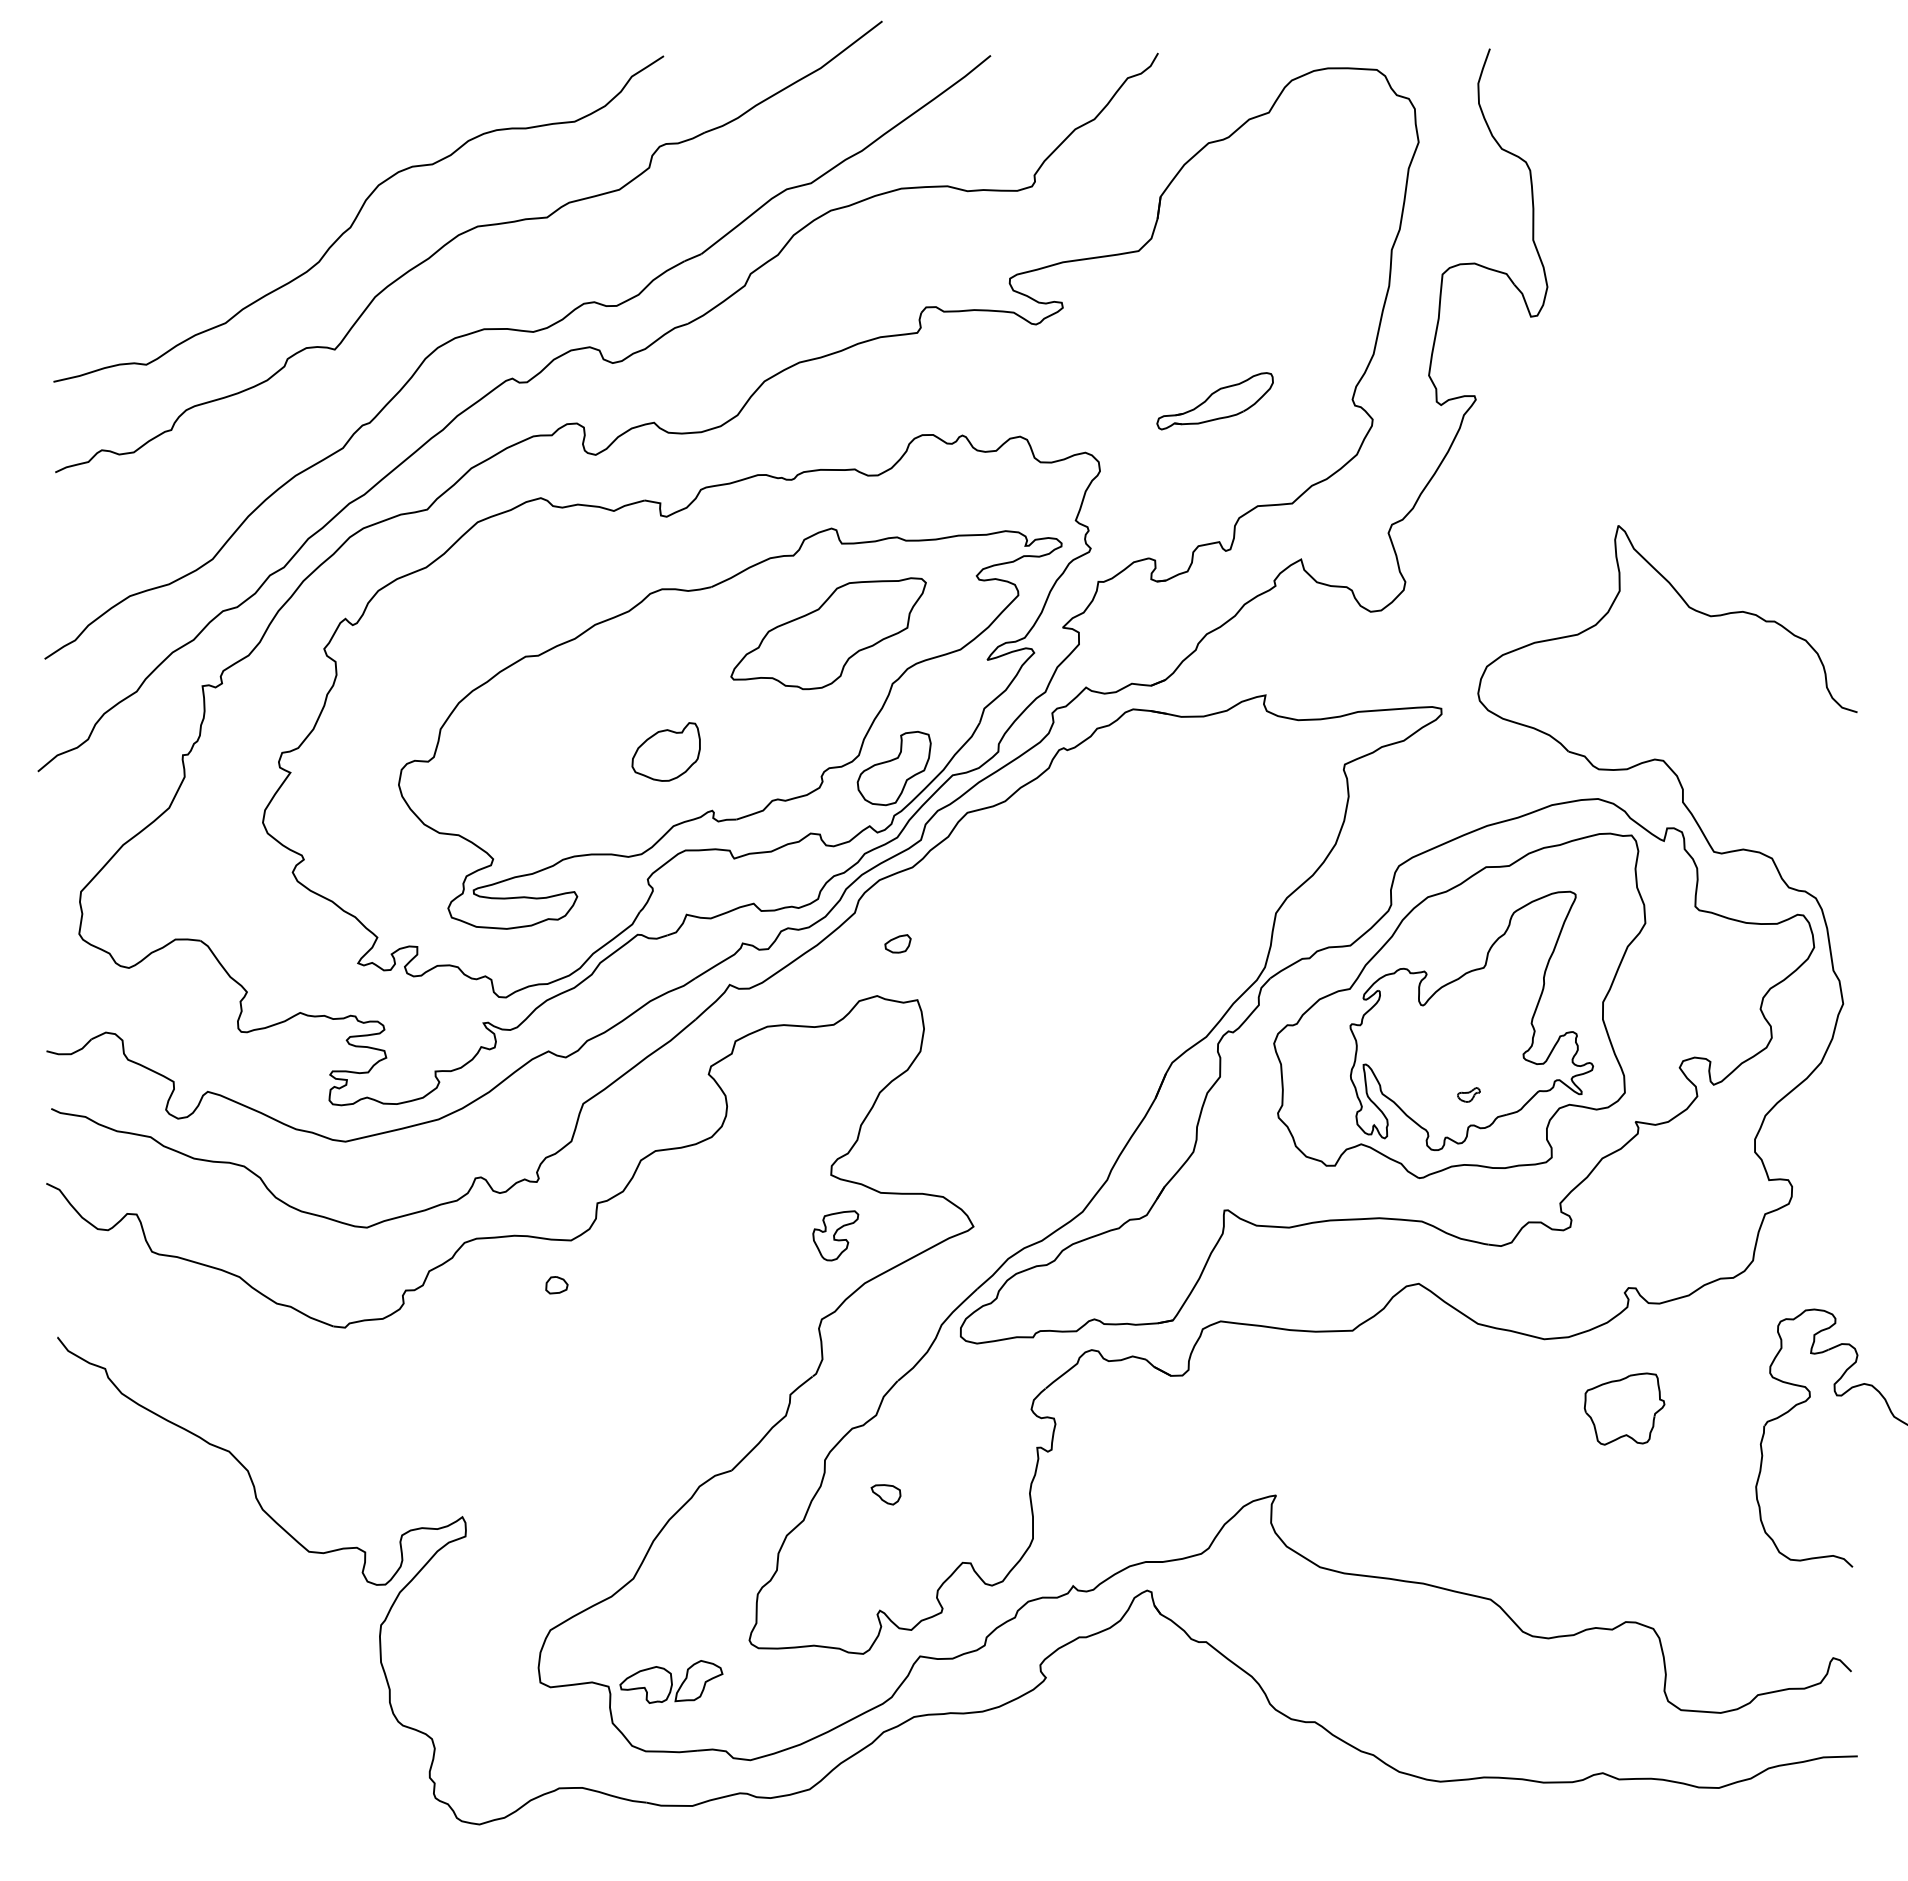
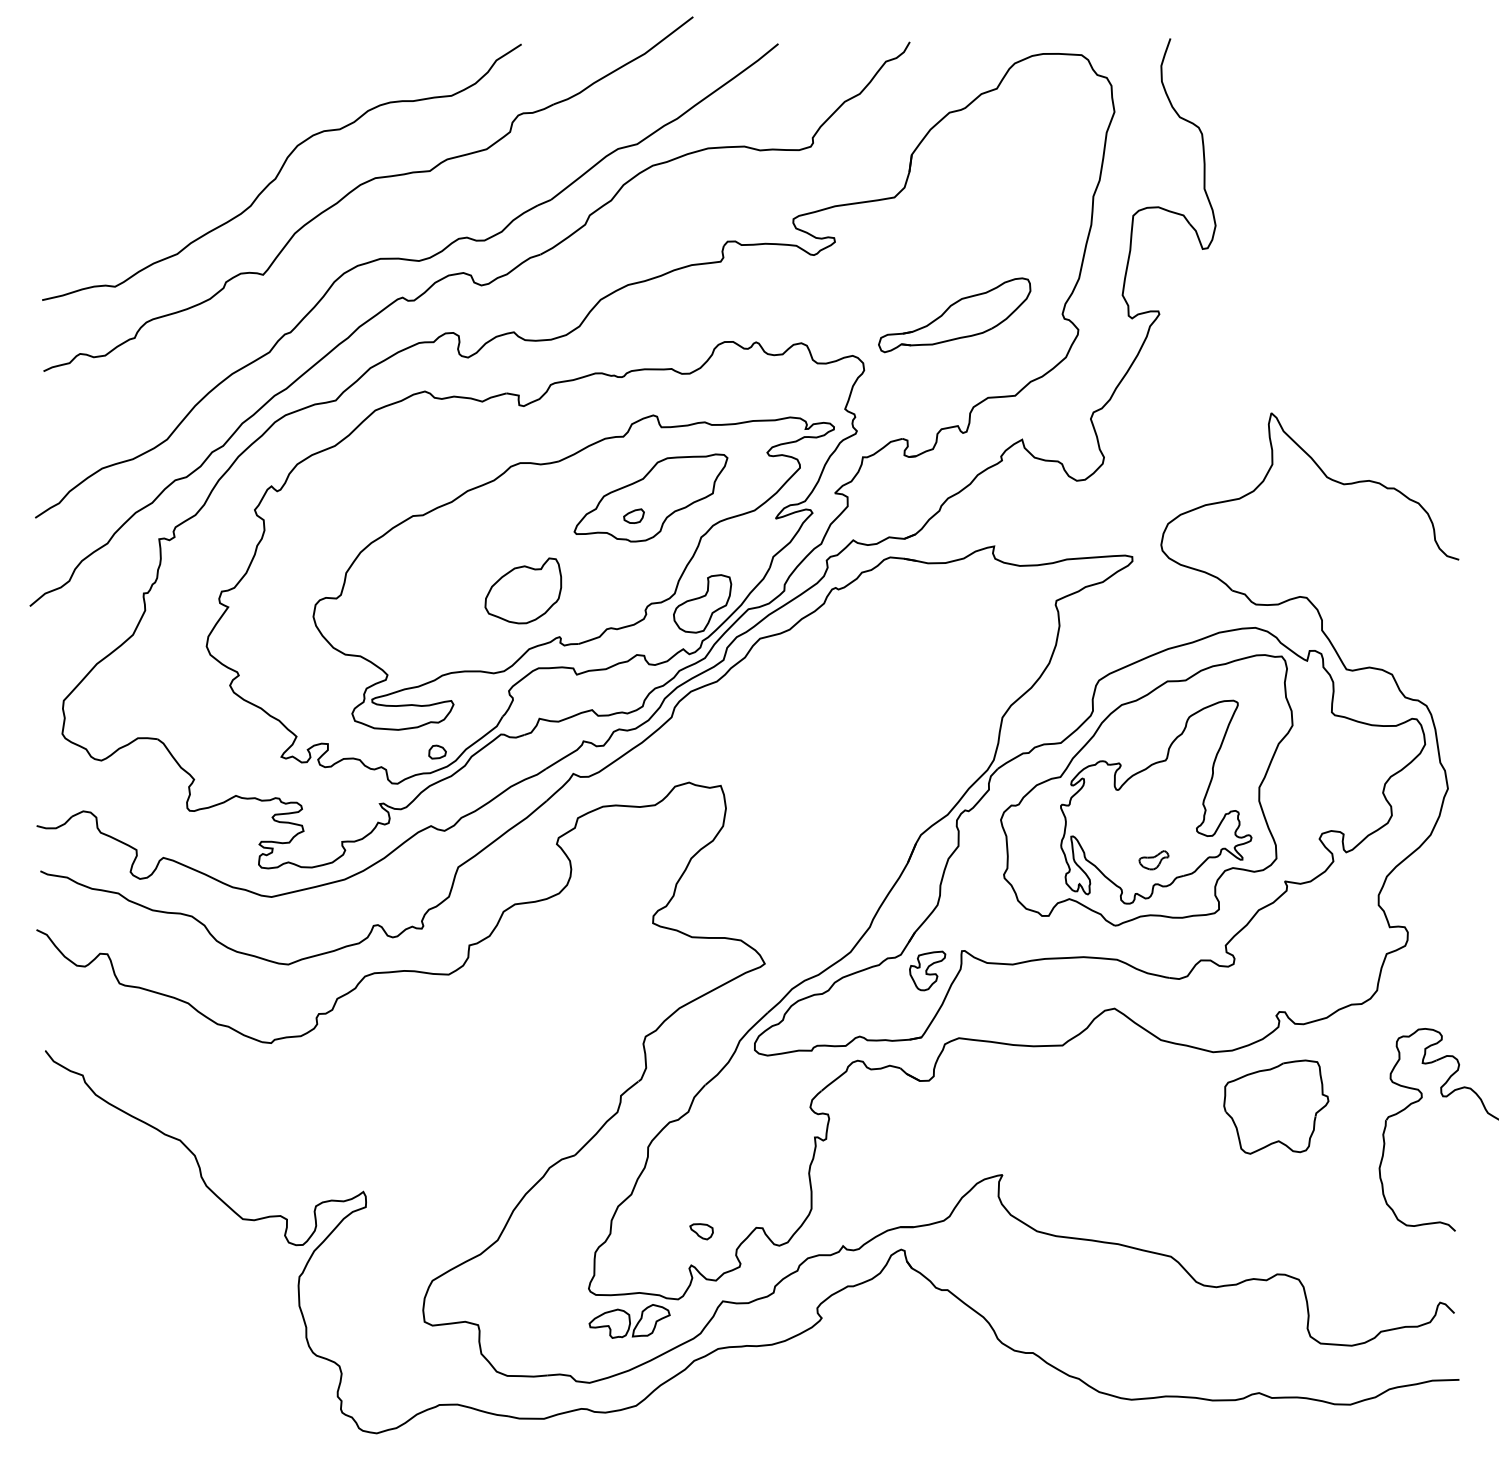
part: (1214, 401) -> (954, 315), size x1.67
part: (666, 751) -> (523, 590), size x1.43
part: (897, 943) -> (633, 515), moved
part: (1468, 1094) -> (1153, 859), size x1.67
part: (835, 1235) -> (927, 970), moved
part: (556, 1285) -> (437, 752), moved
part: (1624, 1408) -> (1276, 1106), size x1.67
part: (885, 1494) -> (701, 1231), moved
part: (671, 1681) -> (629, 1321), moved

